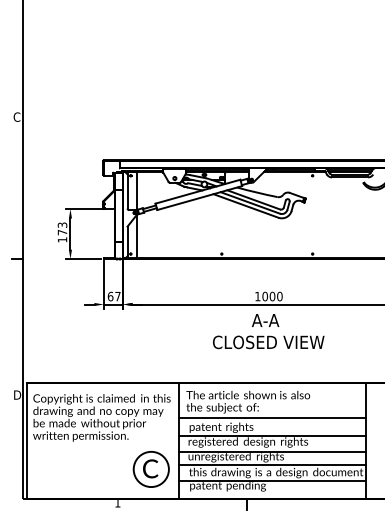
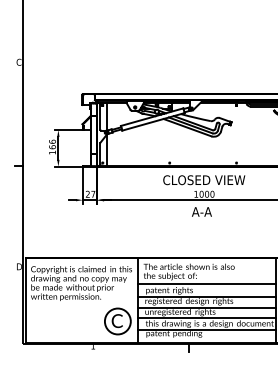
text: (62, 228) -> (52, 144), 173 -> 166
text: (110, 296) -> (87, 194), 67 -> 27
text: (268, 342) -> (204, 180), moved

